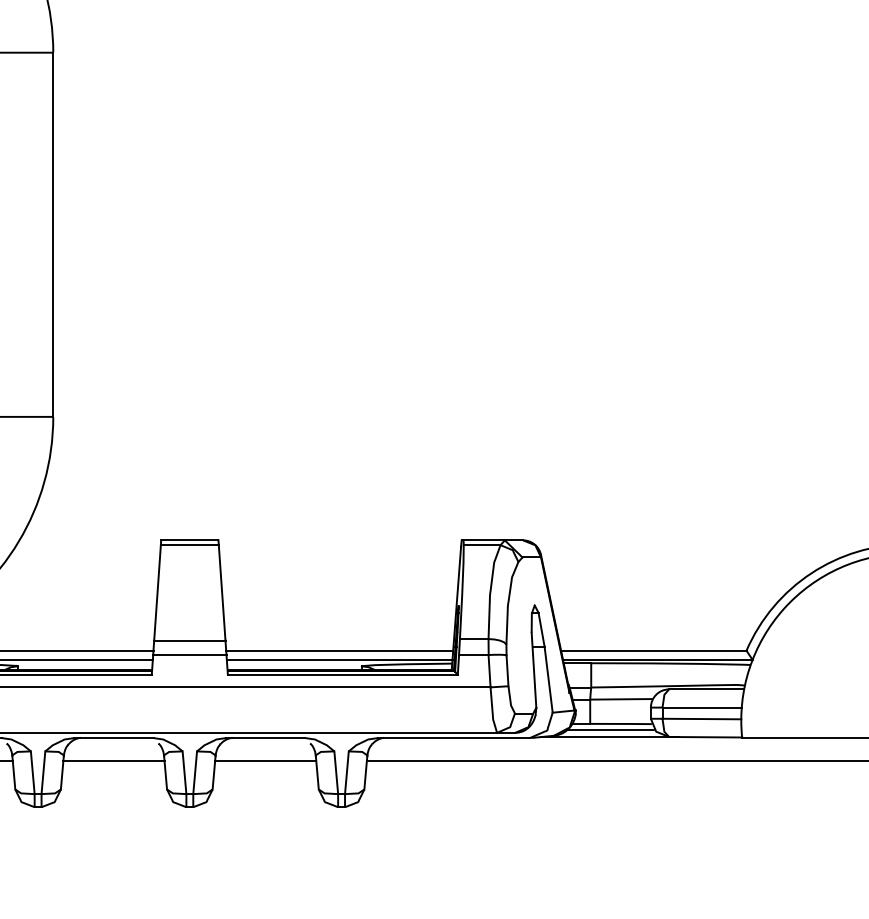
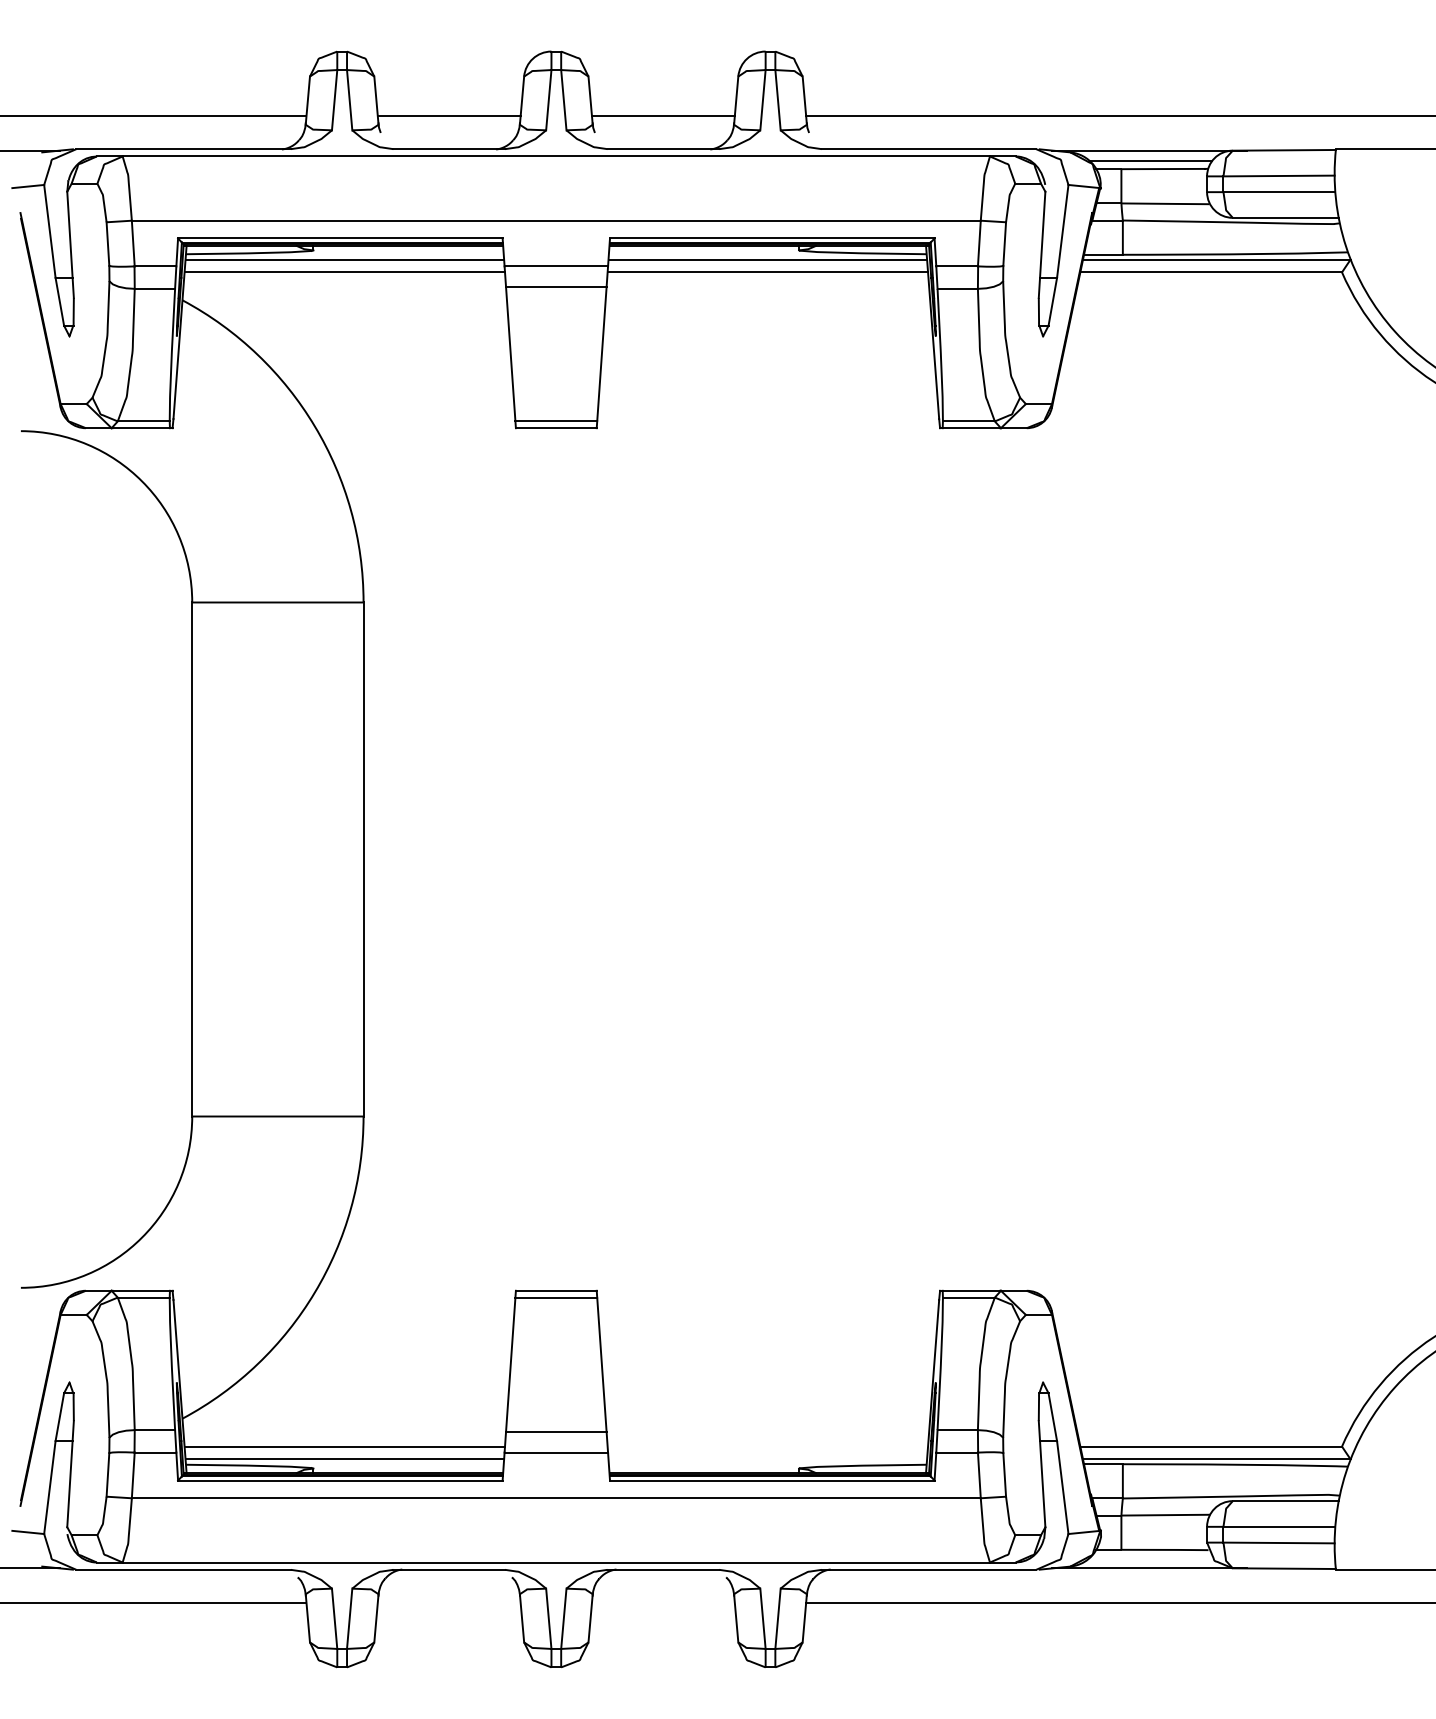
line: (339, 650) -> (767, 1446), removed
line: (339, 659) -> (767, 1459), removed
line: (610, 729) -> (1150, 1557), removed
line: (113, 761) -> (448, 1602), removed
line: (265, 761) -> (662, 1602), removed

